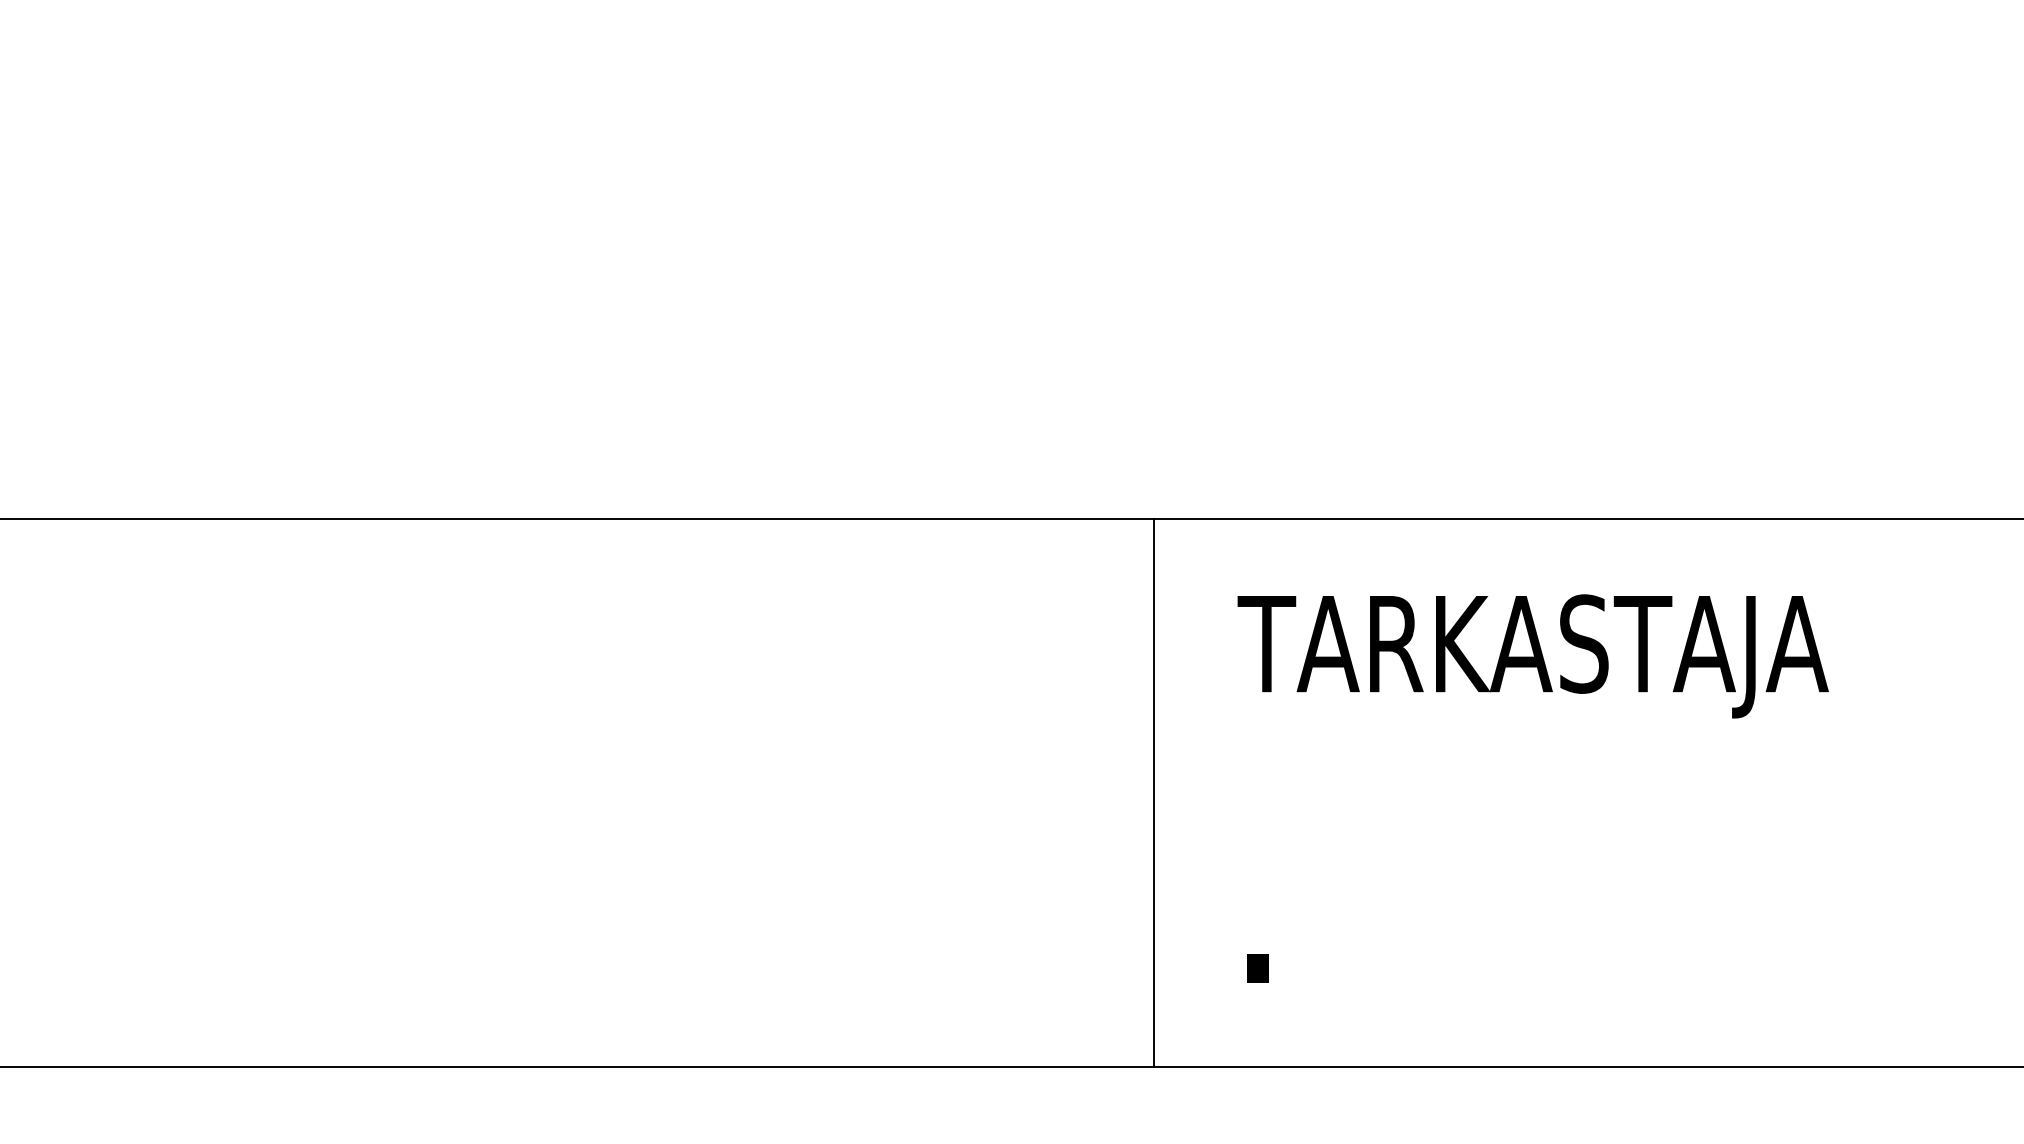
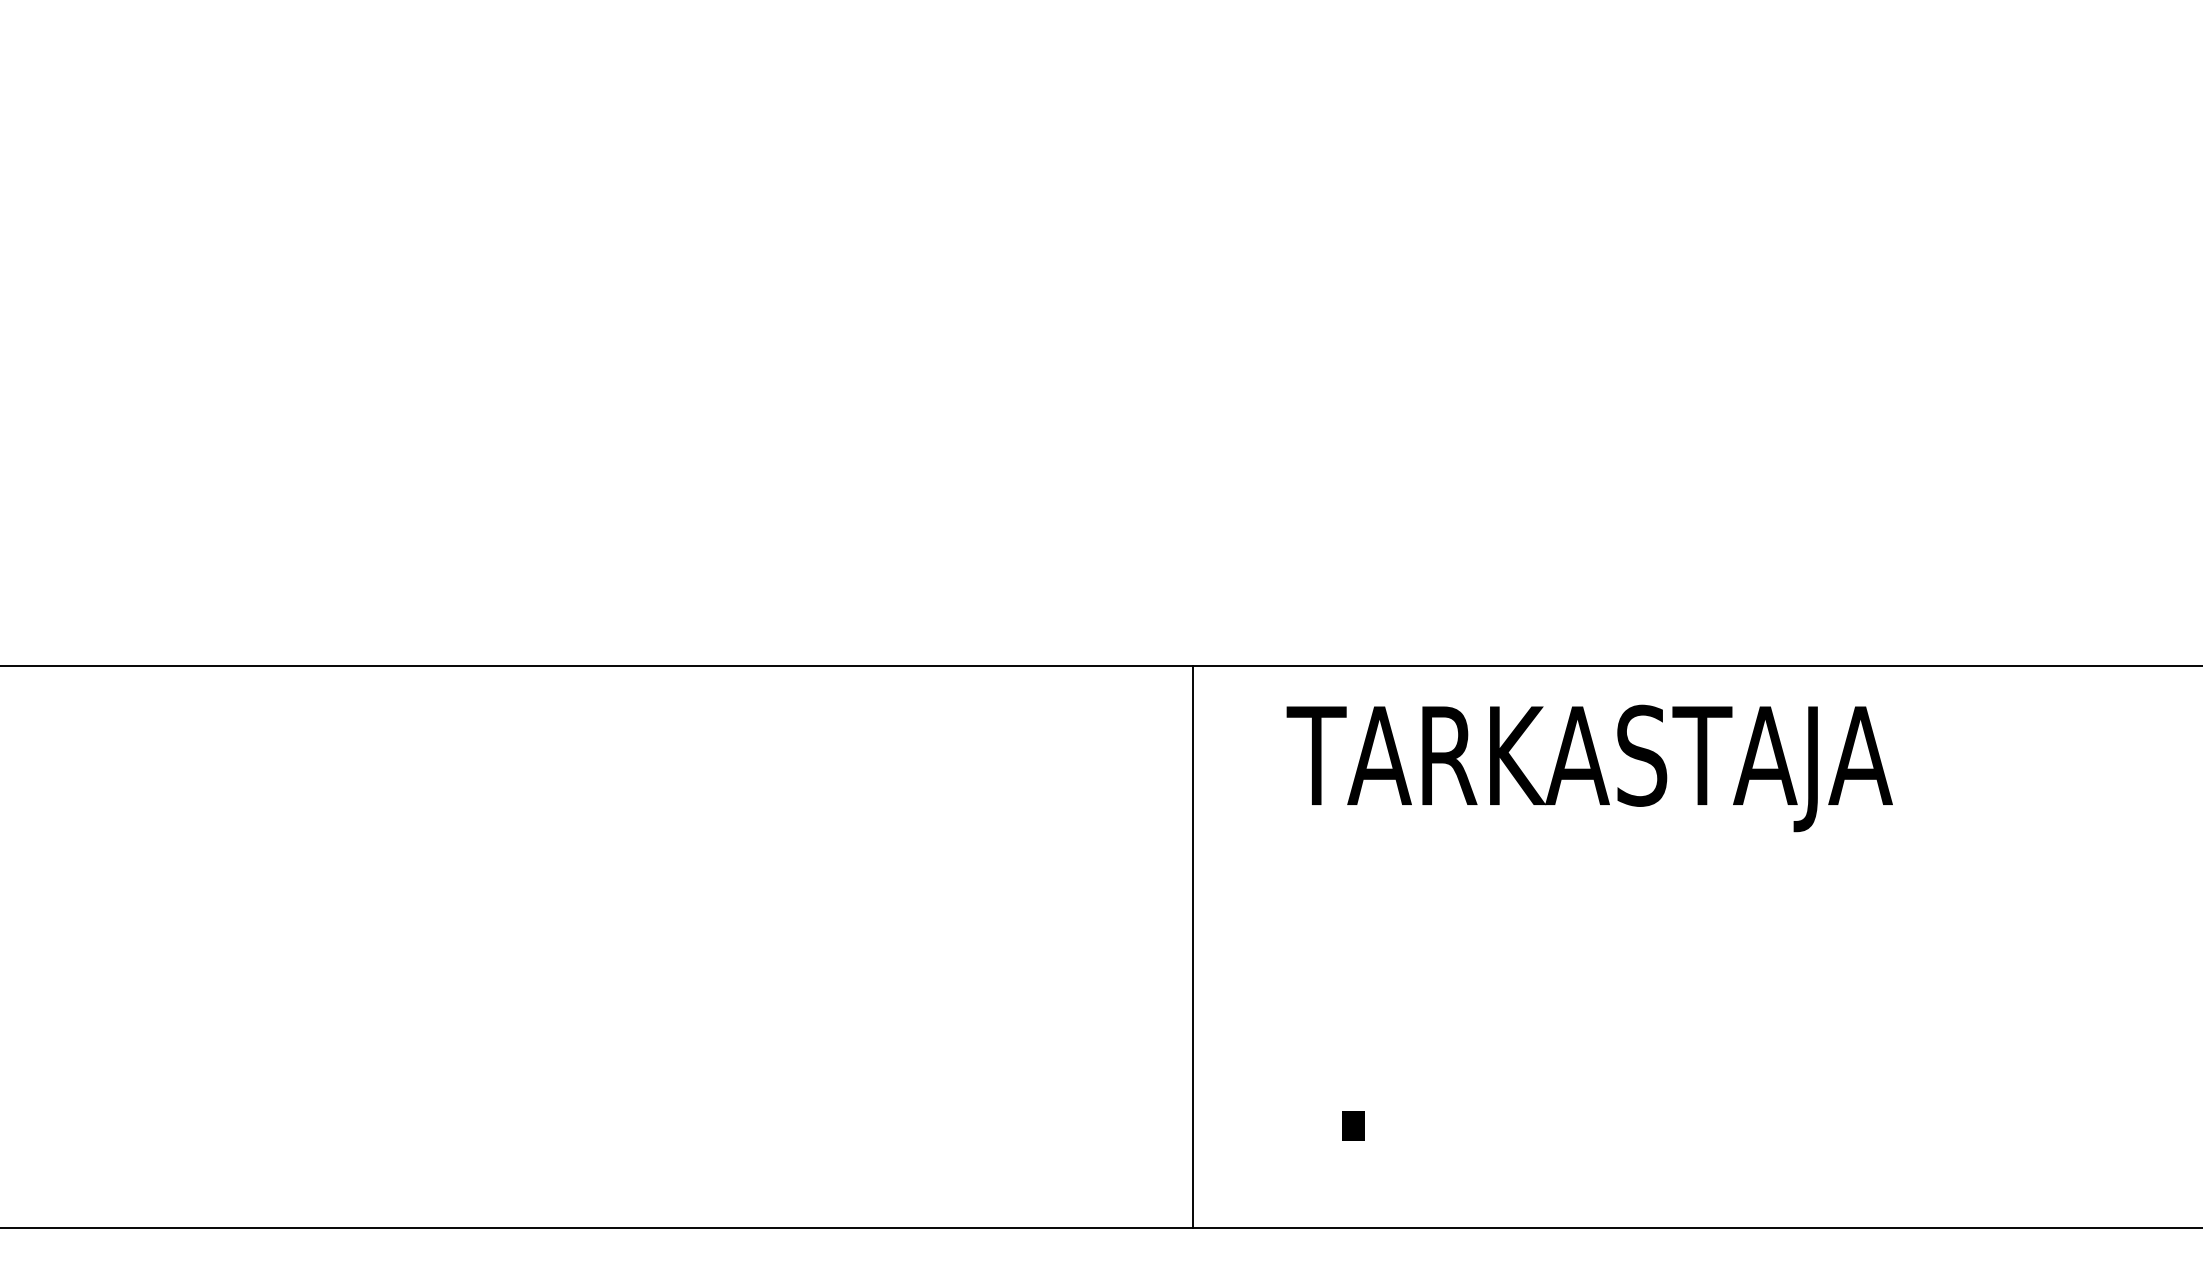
text: (1532, 656) -> (1589, 768), moved
line: (1154, 792) -> (1193, 946), moved

